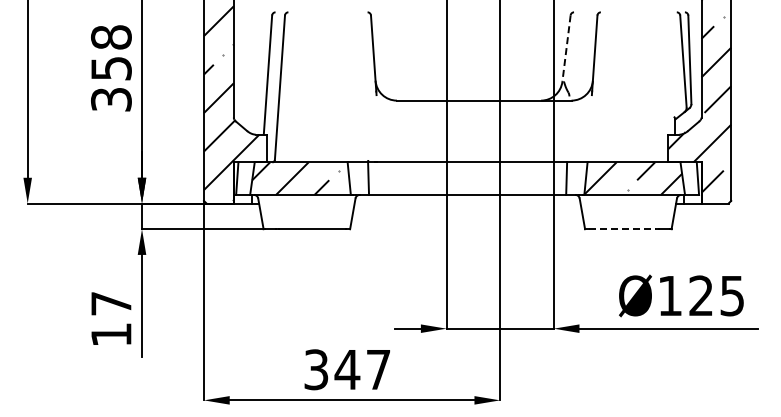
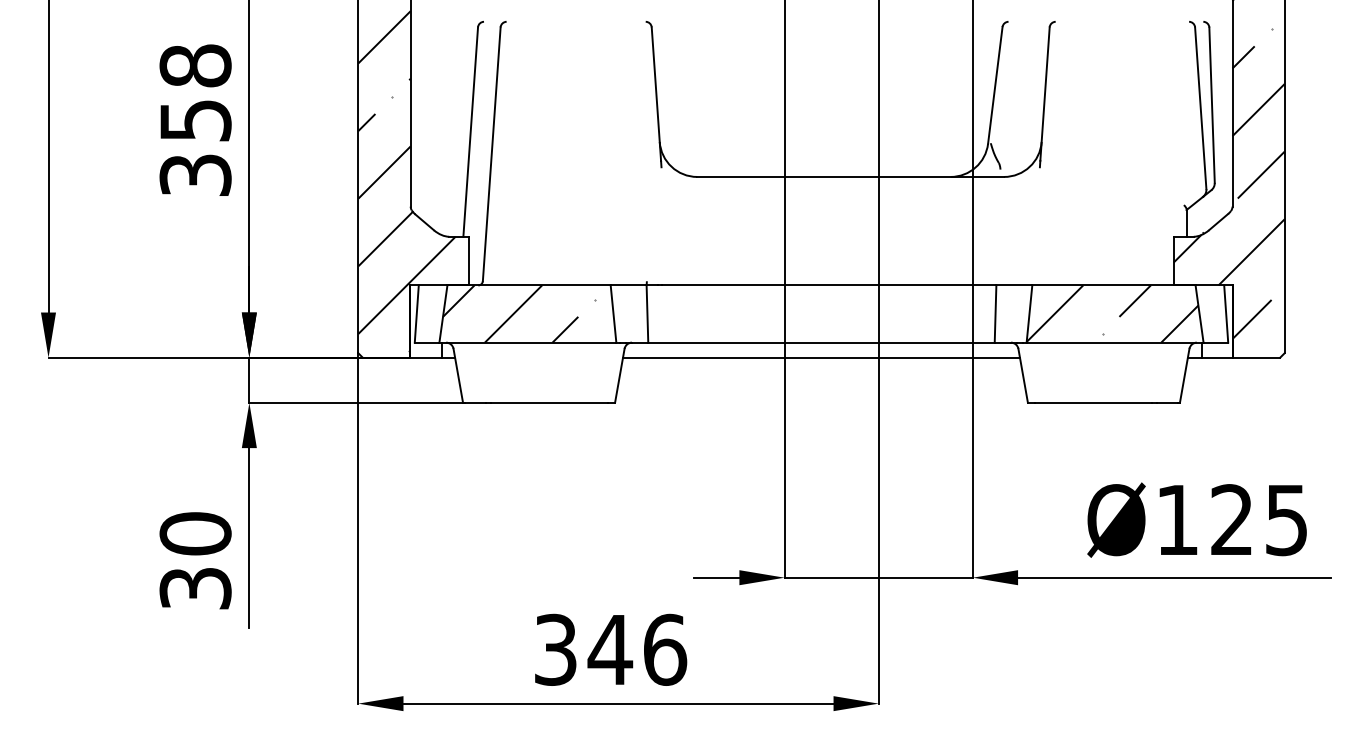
line: (566, 49) -> (995, 87), dashed -> solid
line: (467, 203) -> (821, 357), added
line: (623, 229) -> (1095, 403), dashed -> solid
text: (111, 318) -> (195, 559), 17 -> 30
text: (378, 369) -> (664, 649), 347 -> 346

